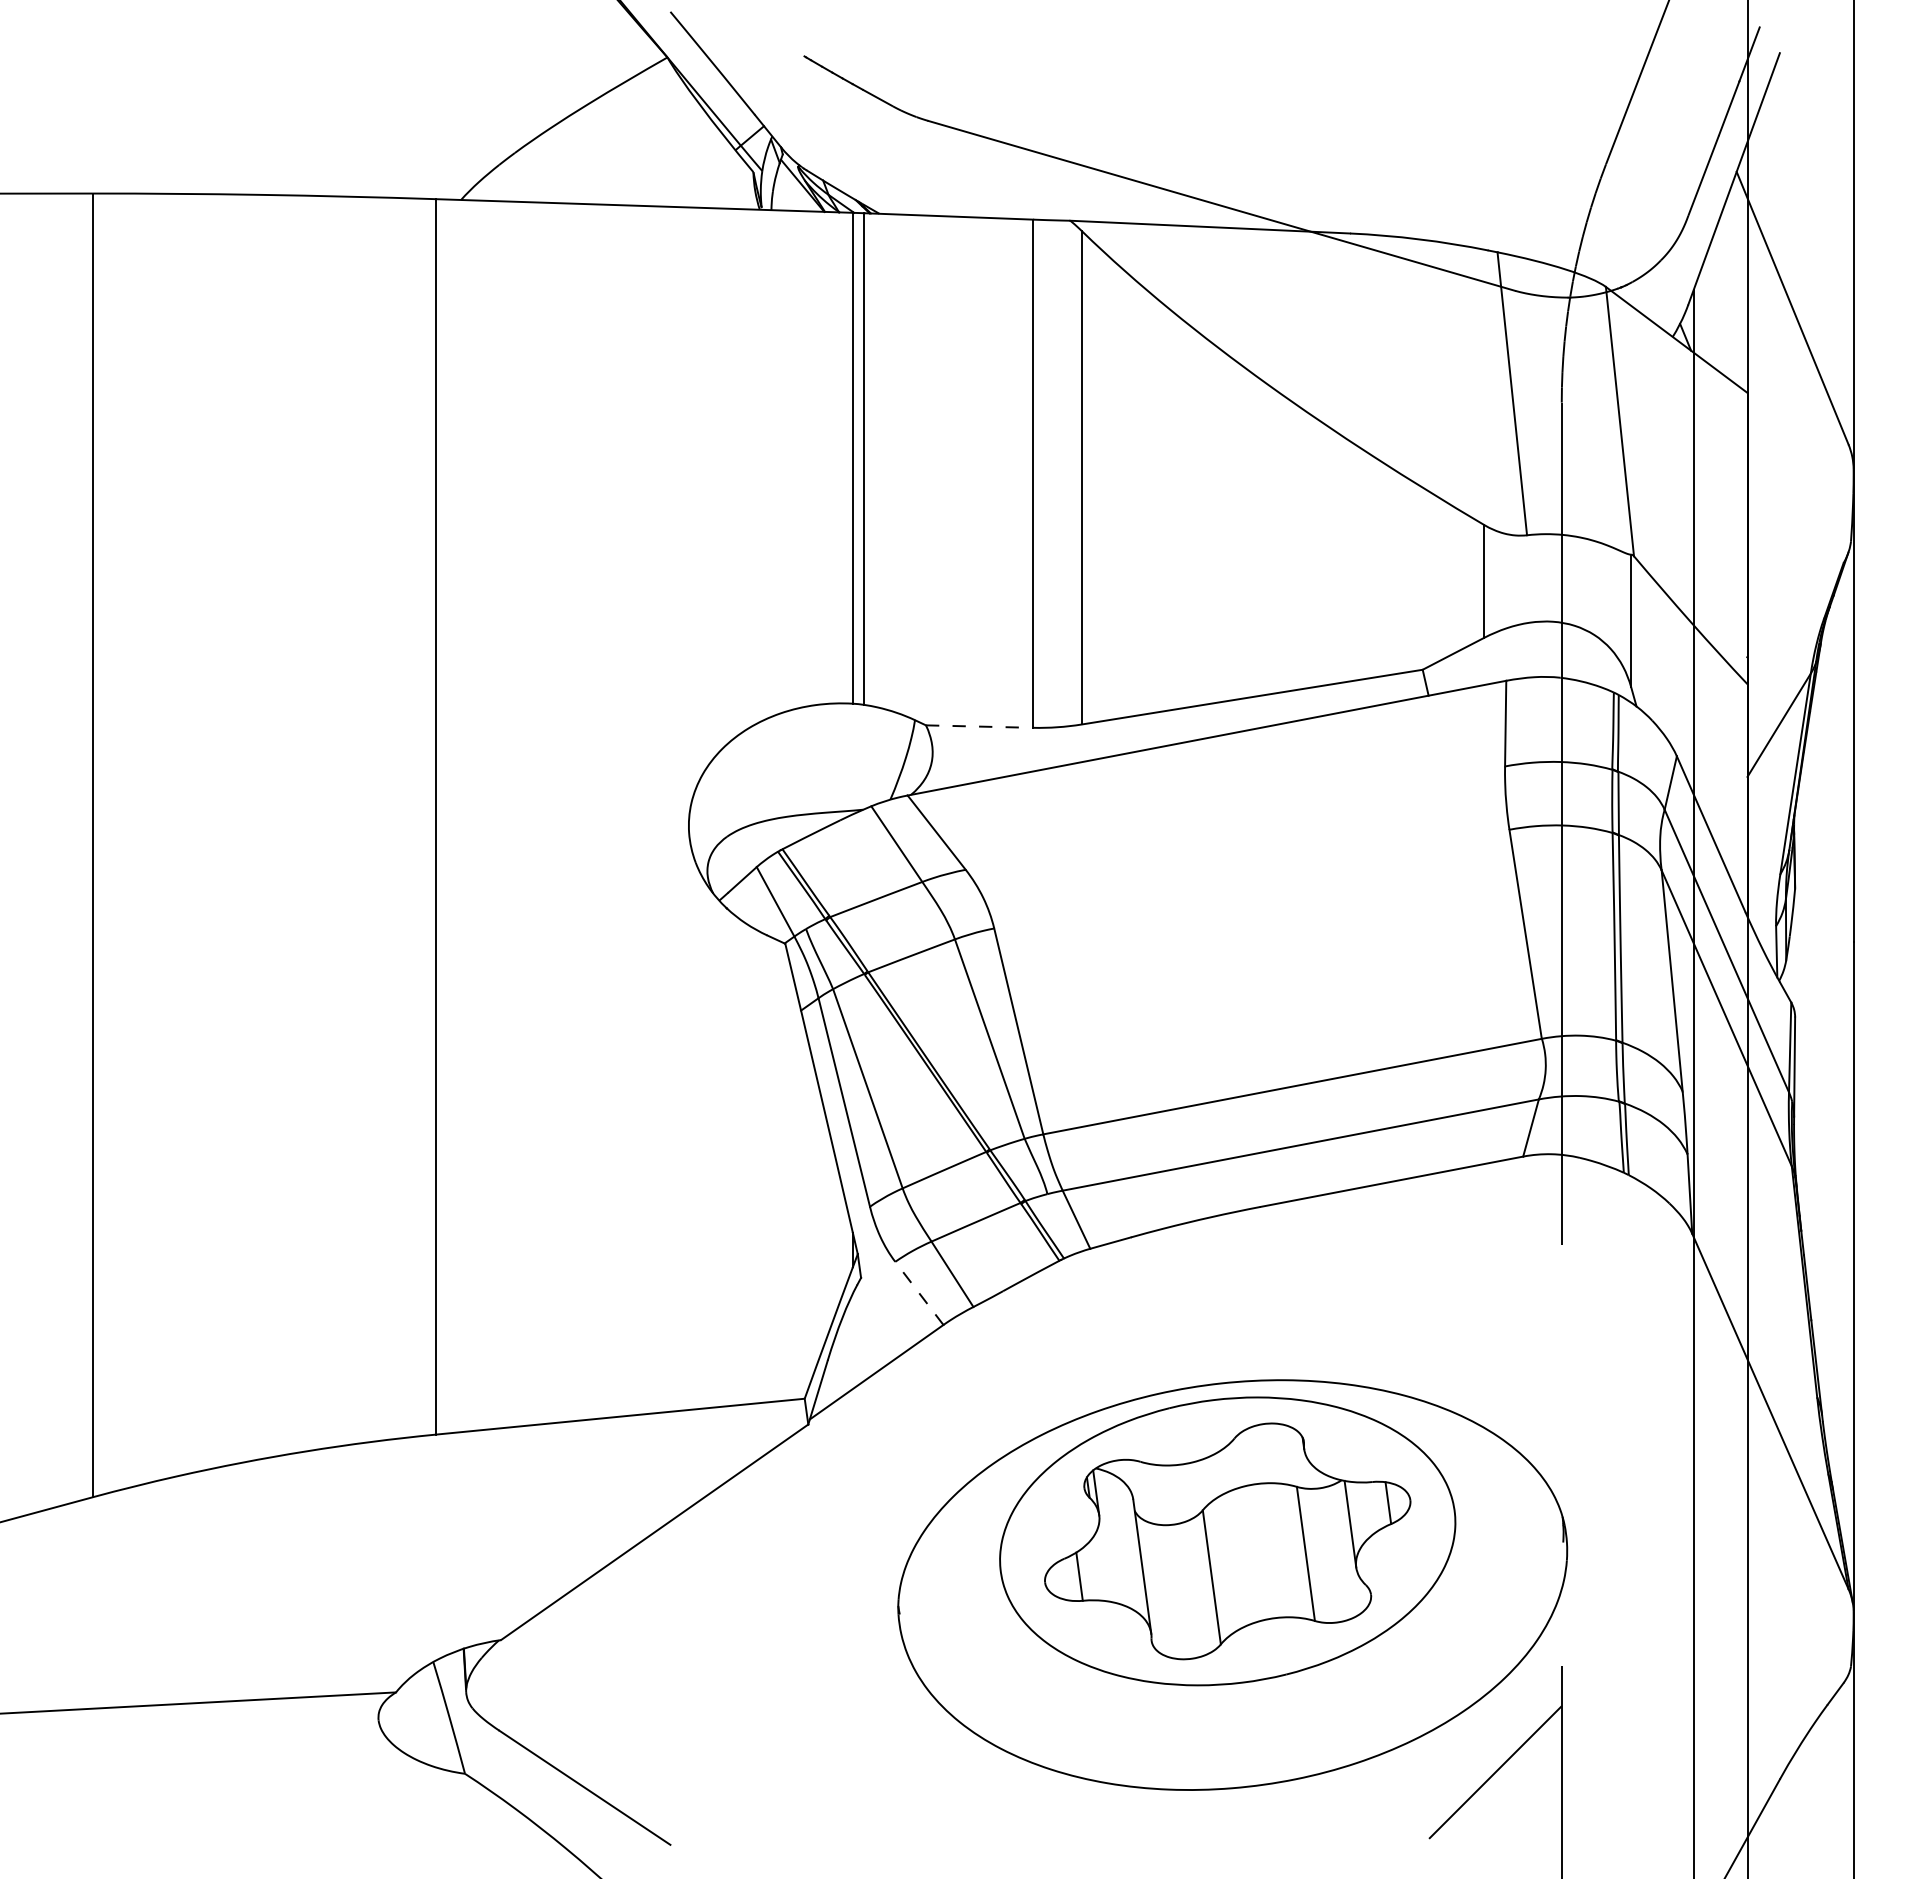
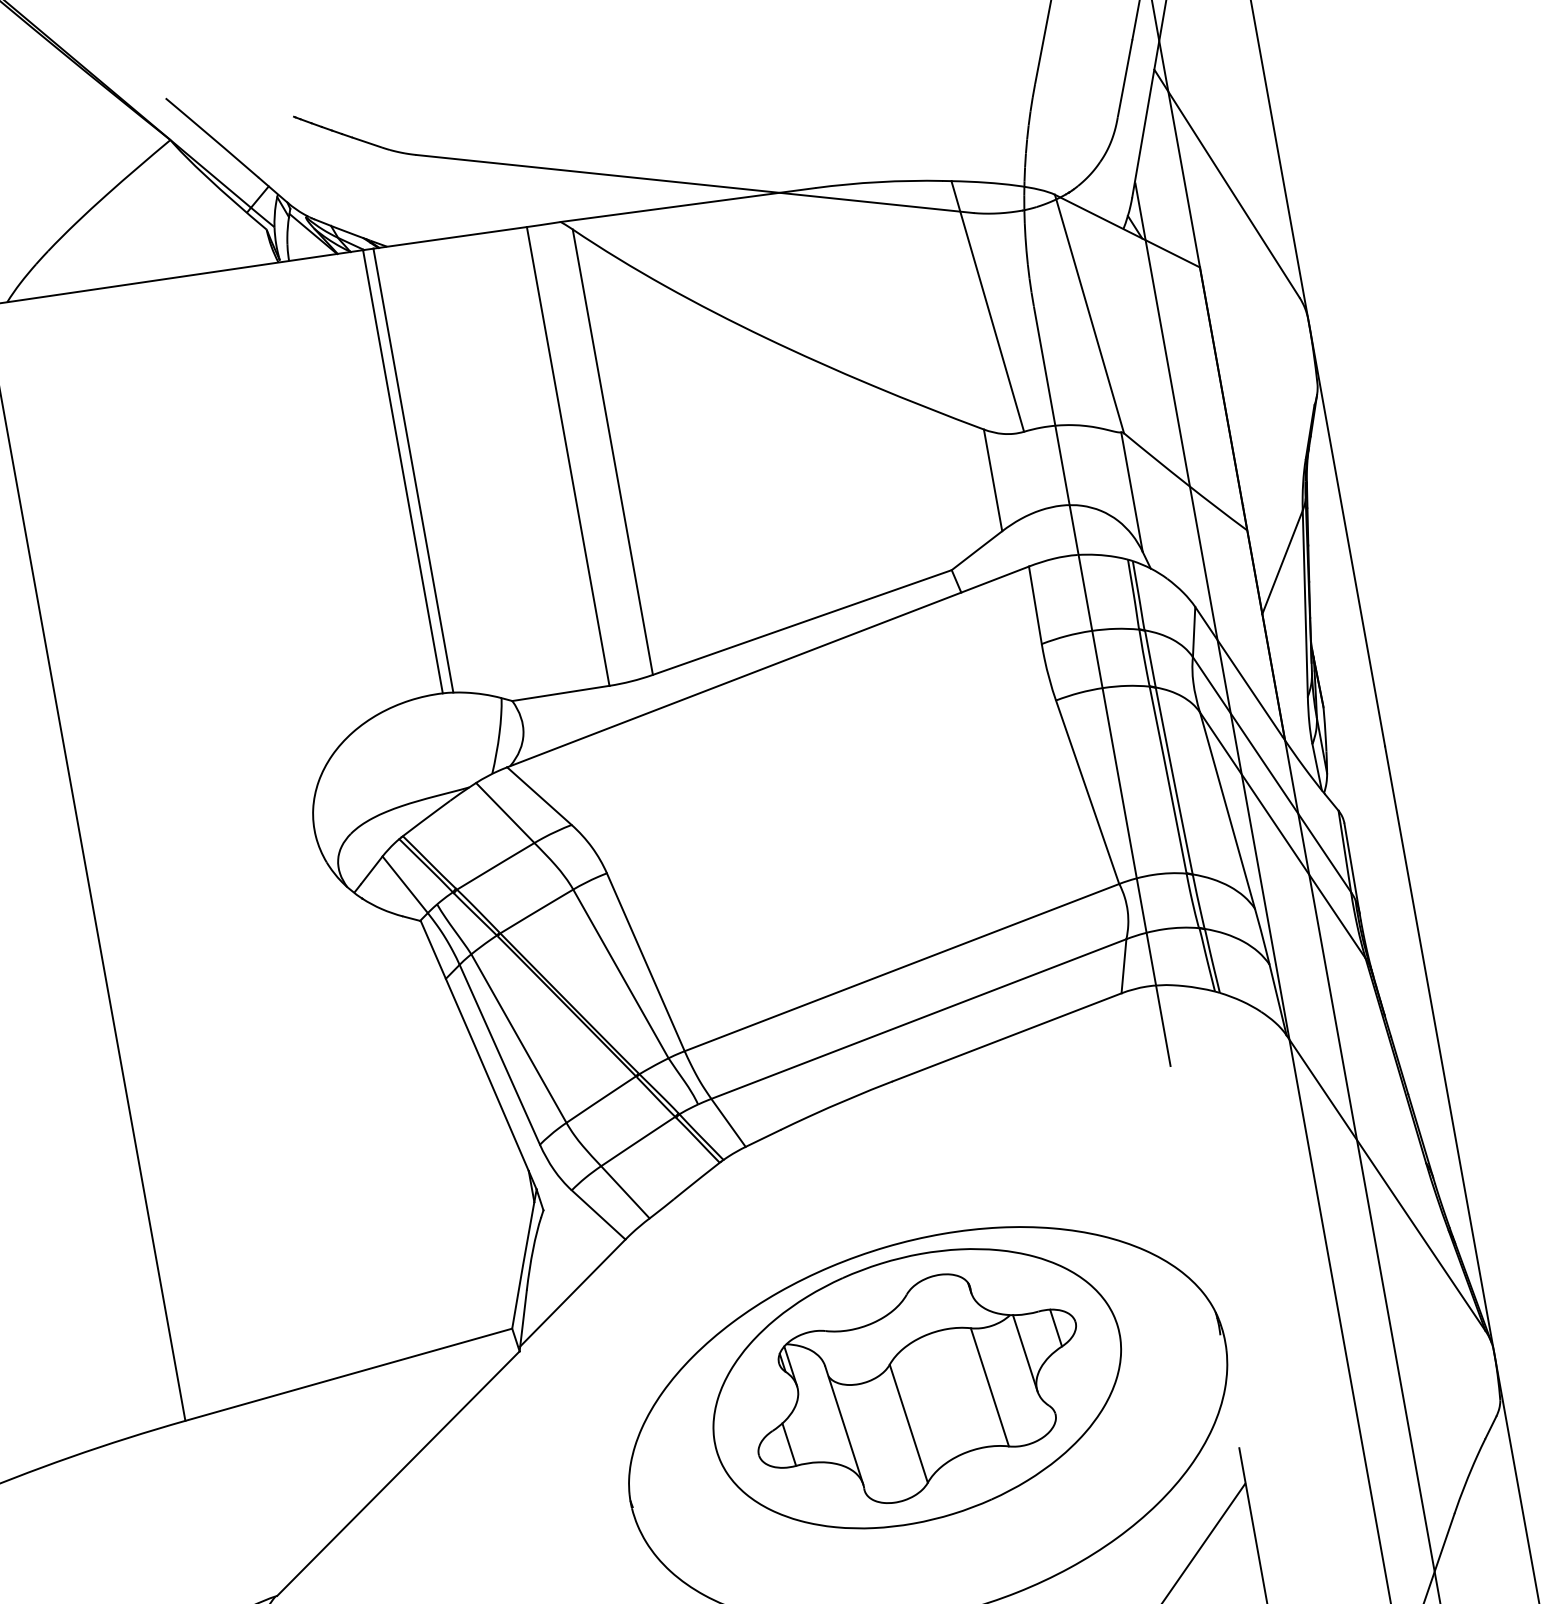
line: (979, 726) -> (560, 693), dashed -> solid
line: (919, 1293) -> (598, 1215), dashed -> solid

